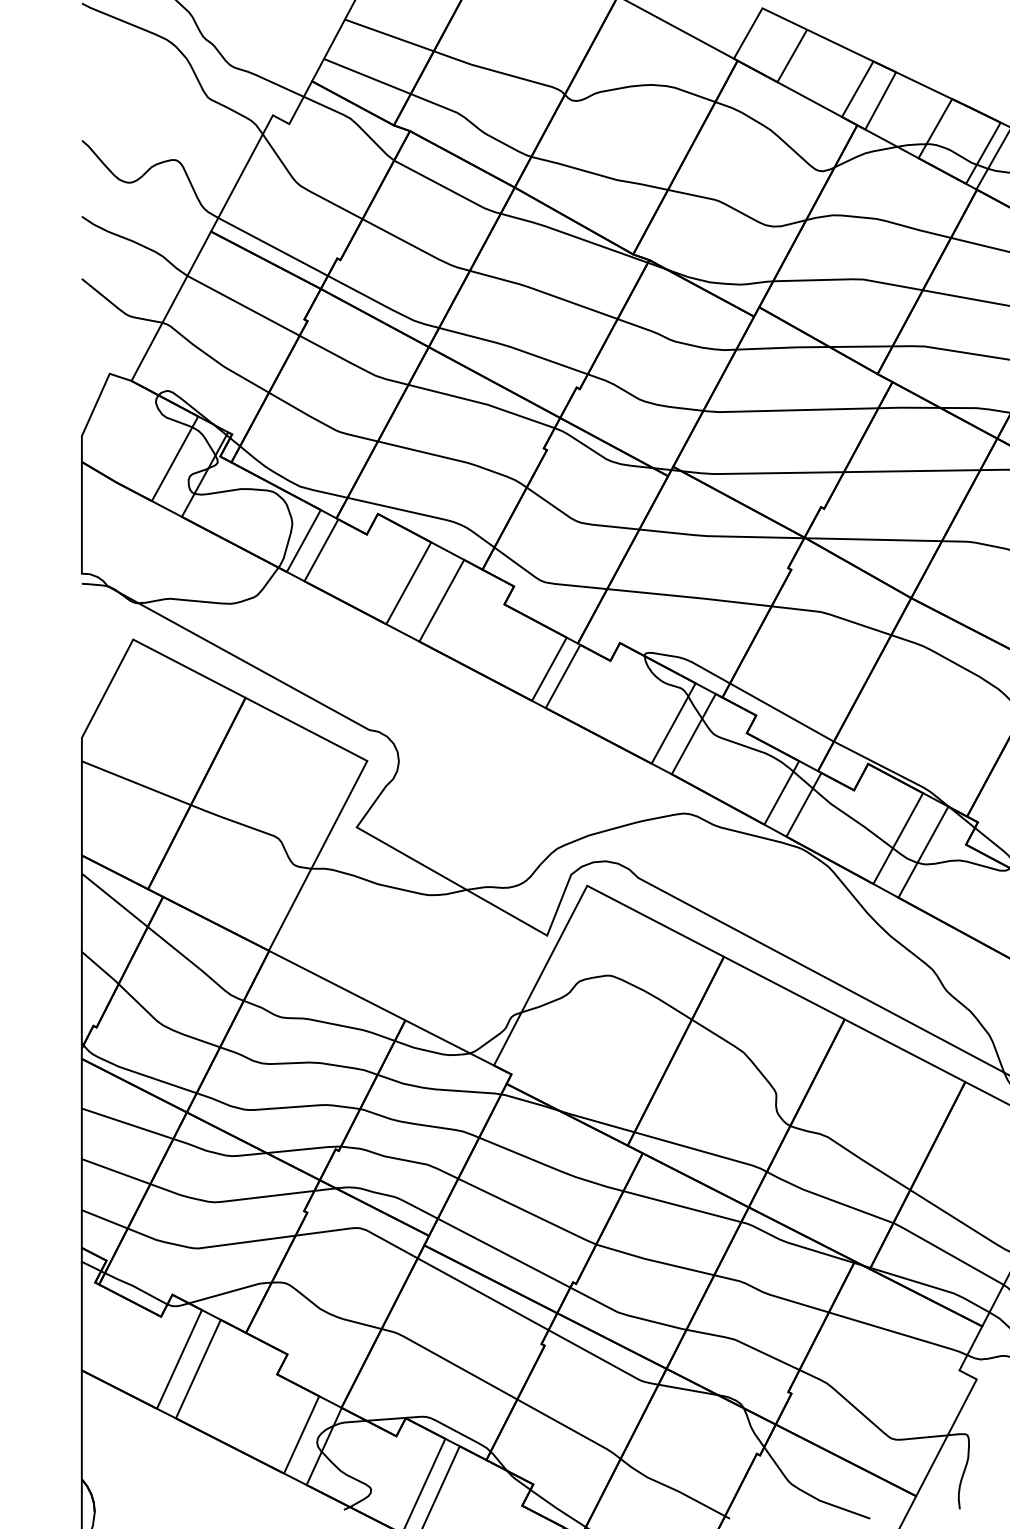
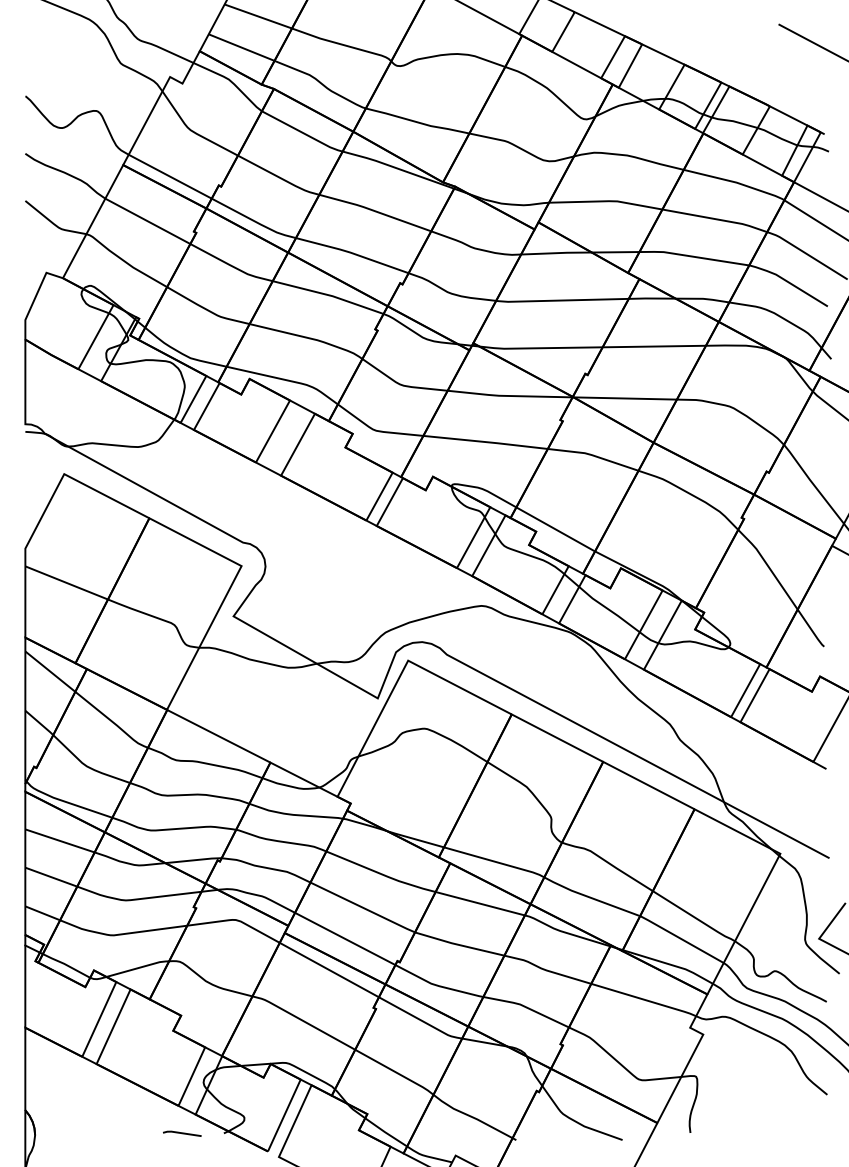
line: (289, 1510) -> (182, 1133), added

